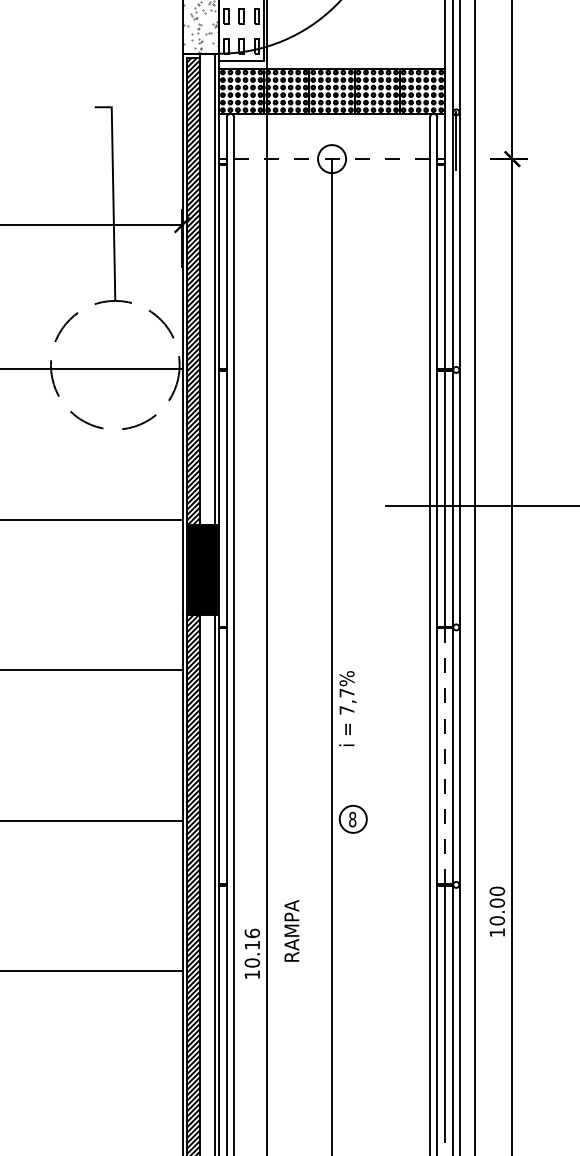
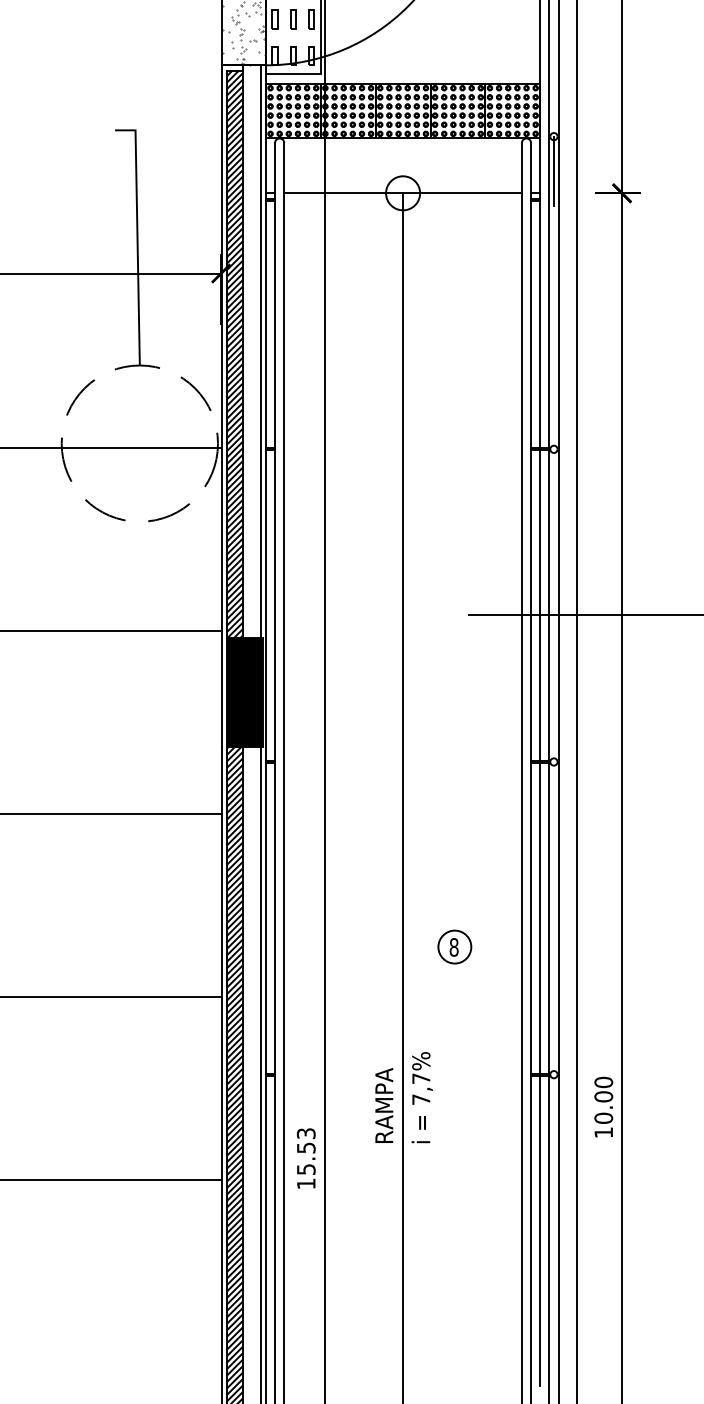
line: (332, 159) -> (403, 193), dashed -> solid
text: (347, 708) -> (421, 1097), moved
line: (445, 755) -> (540, 917), dashed -> solid
part: (352, 818) -> (454, 946), moved
text: (292, 930) -> (384, 1105), moved
text: (251, 948) -> (305, 1151), 10.16 -> 15.53

